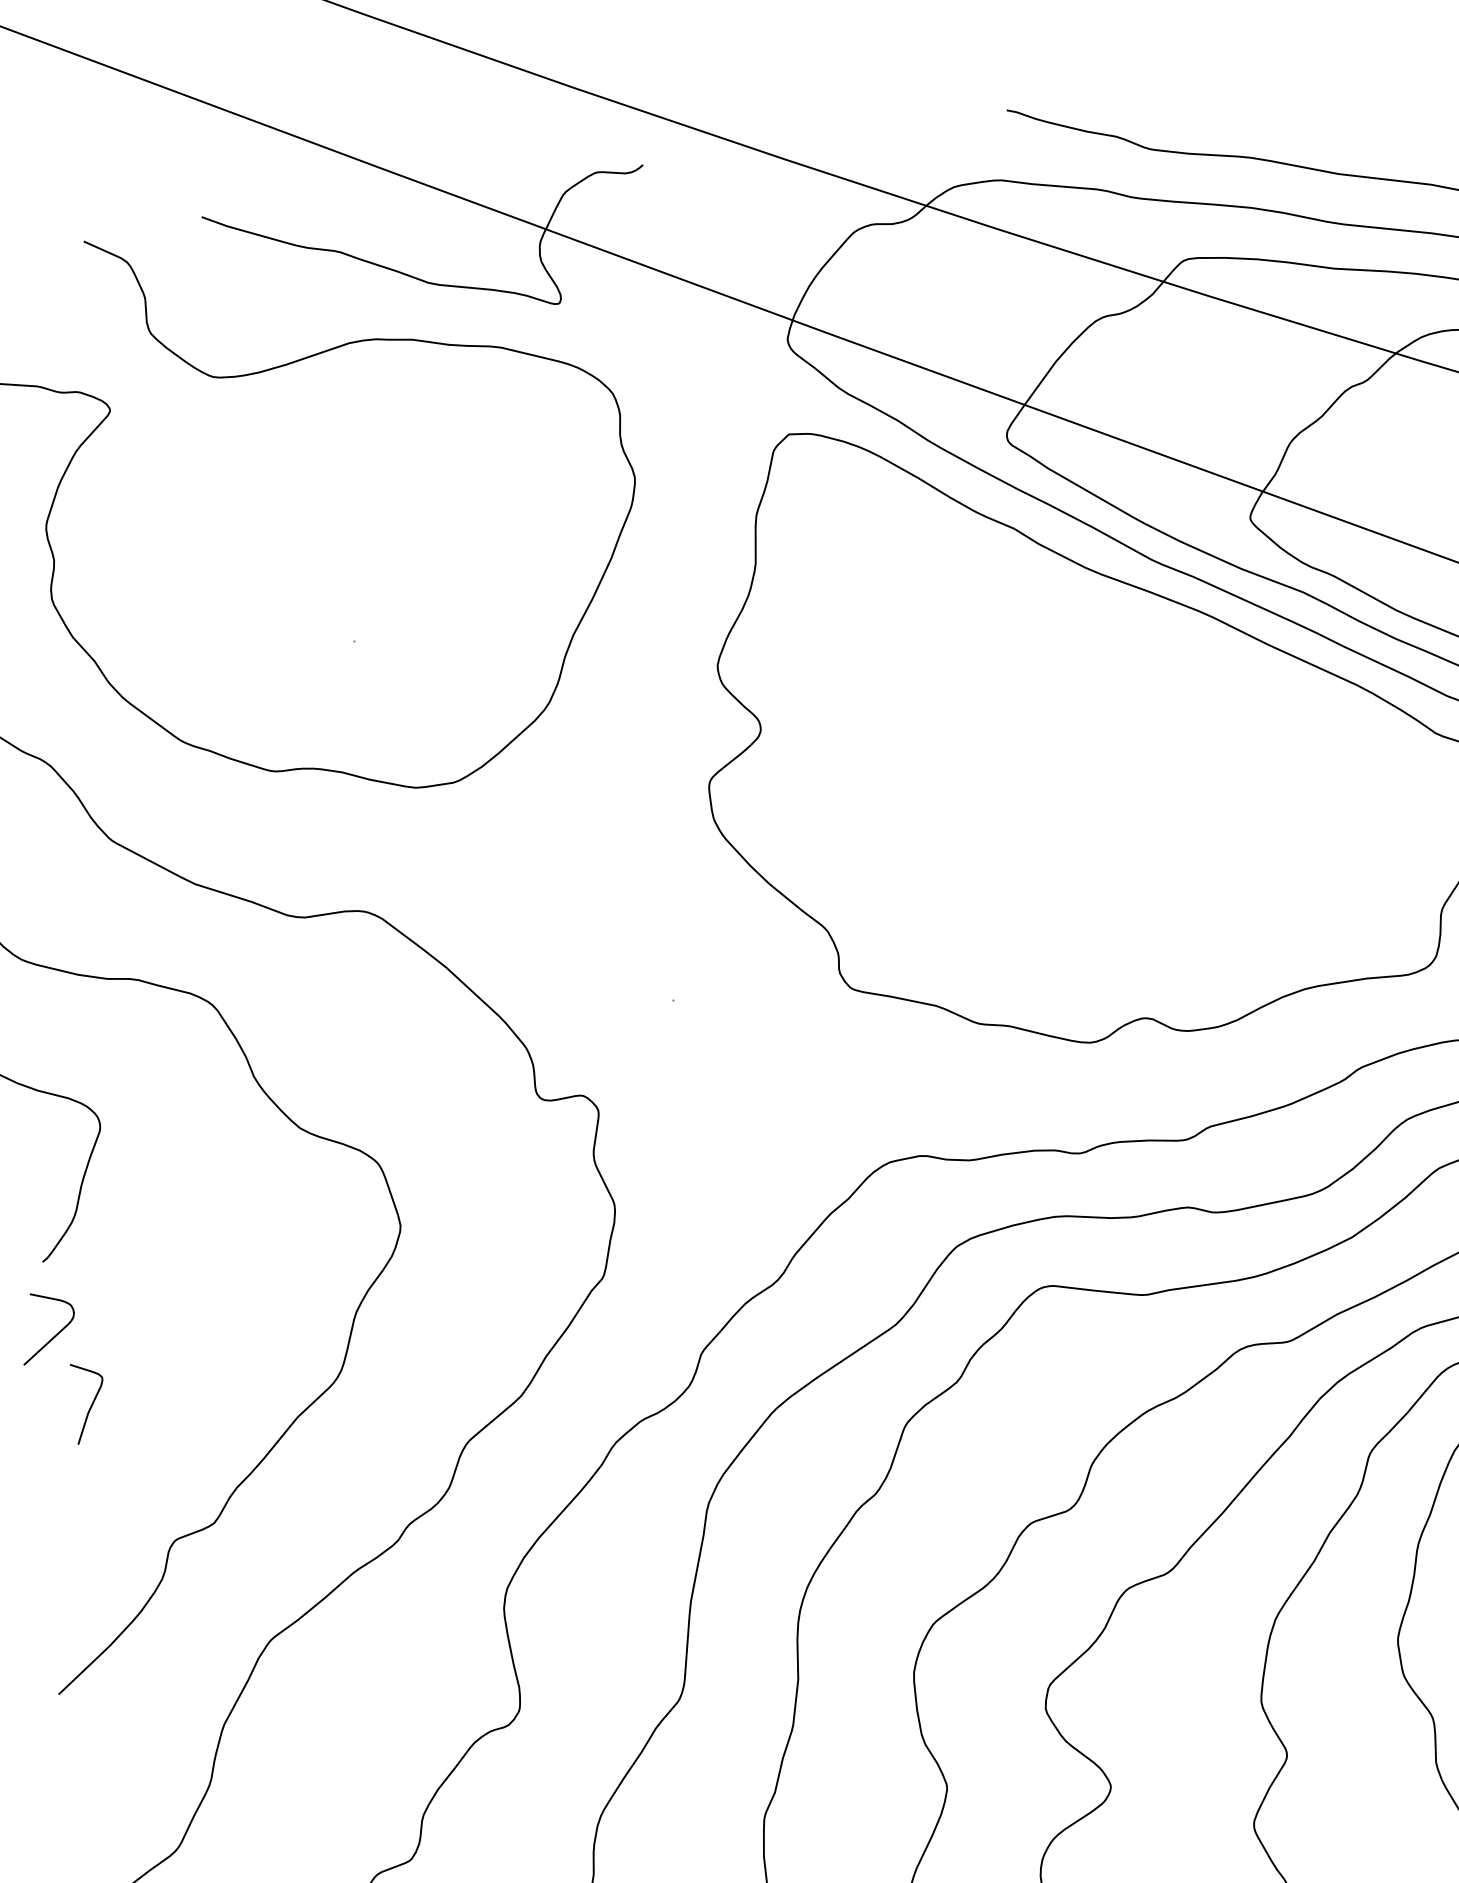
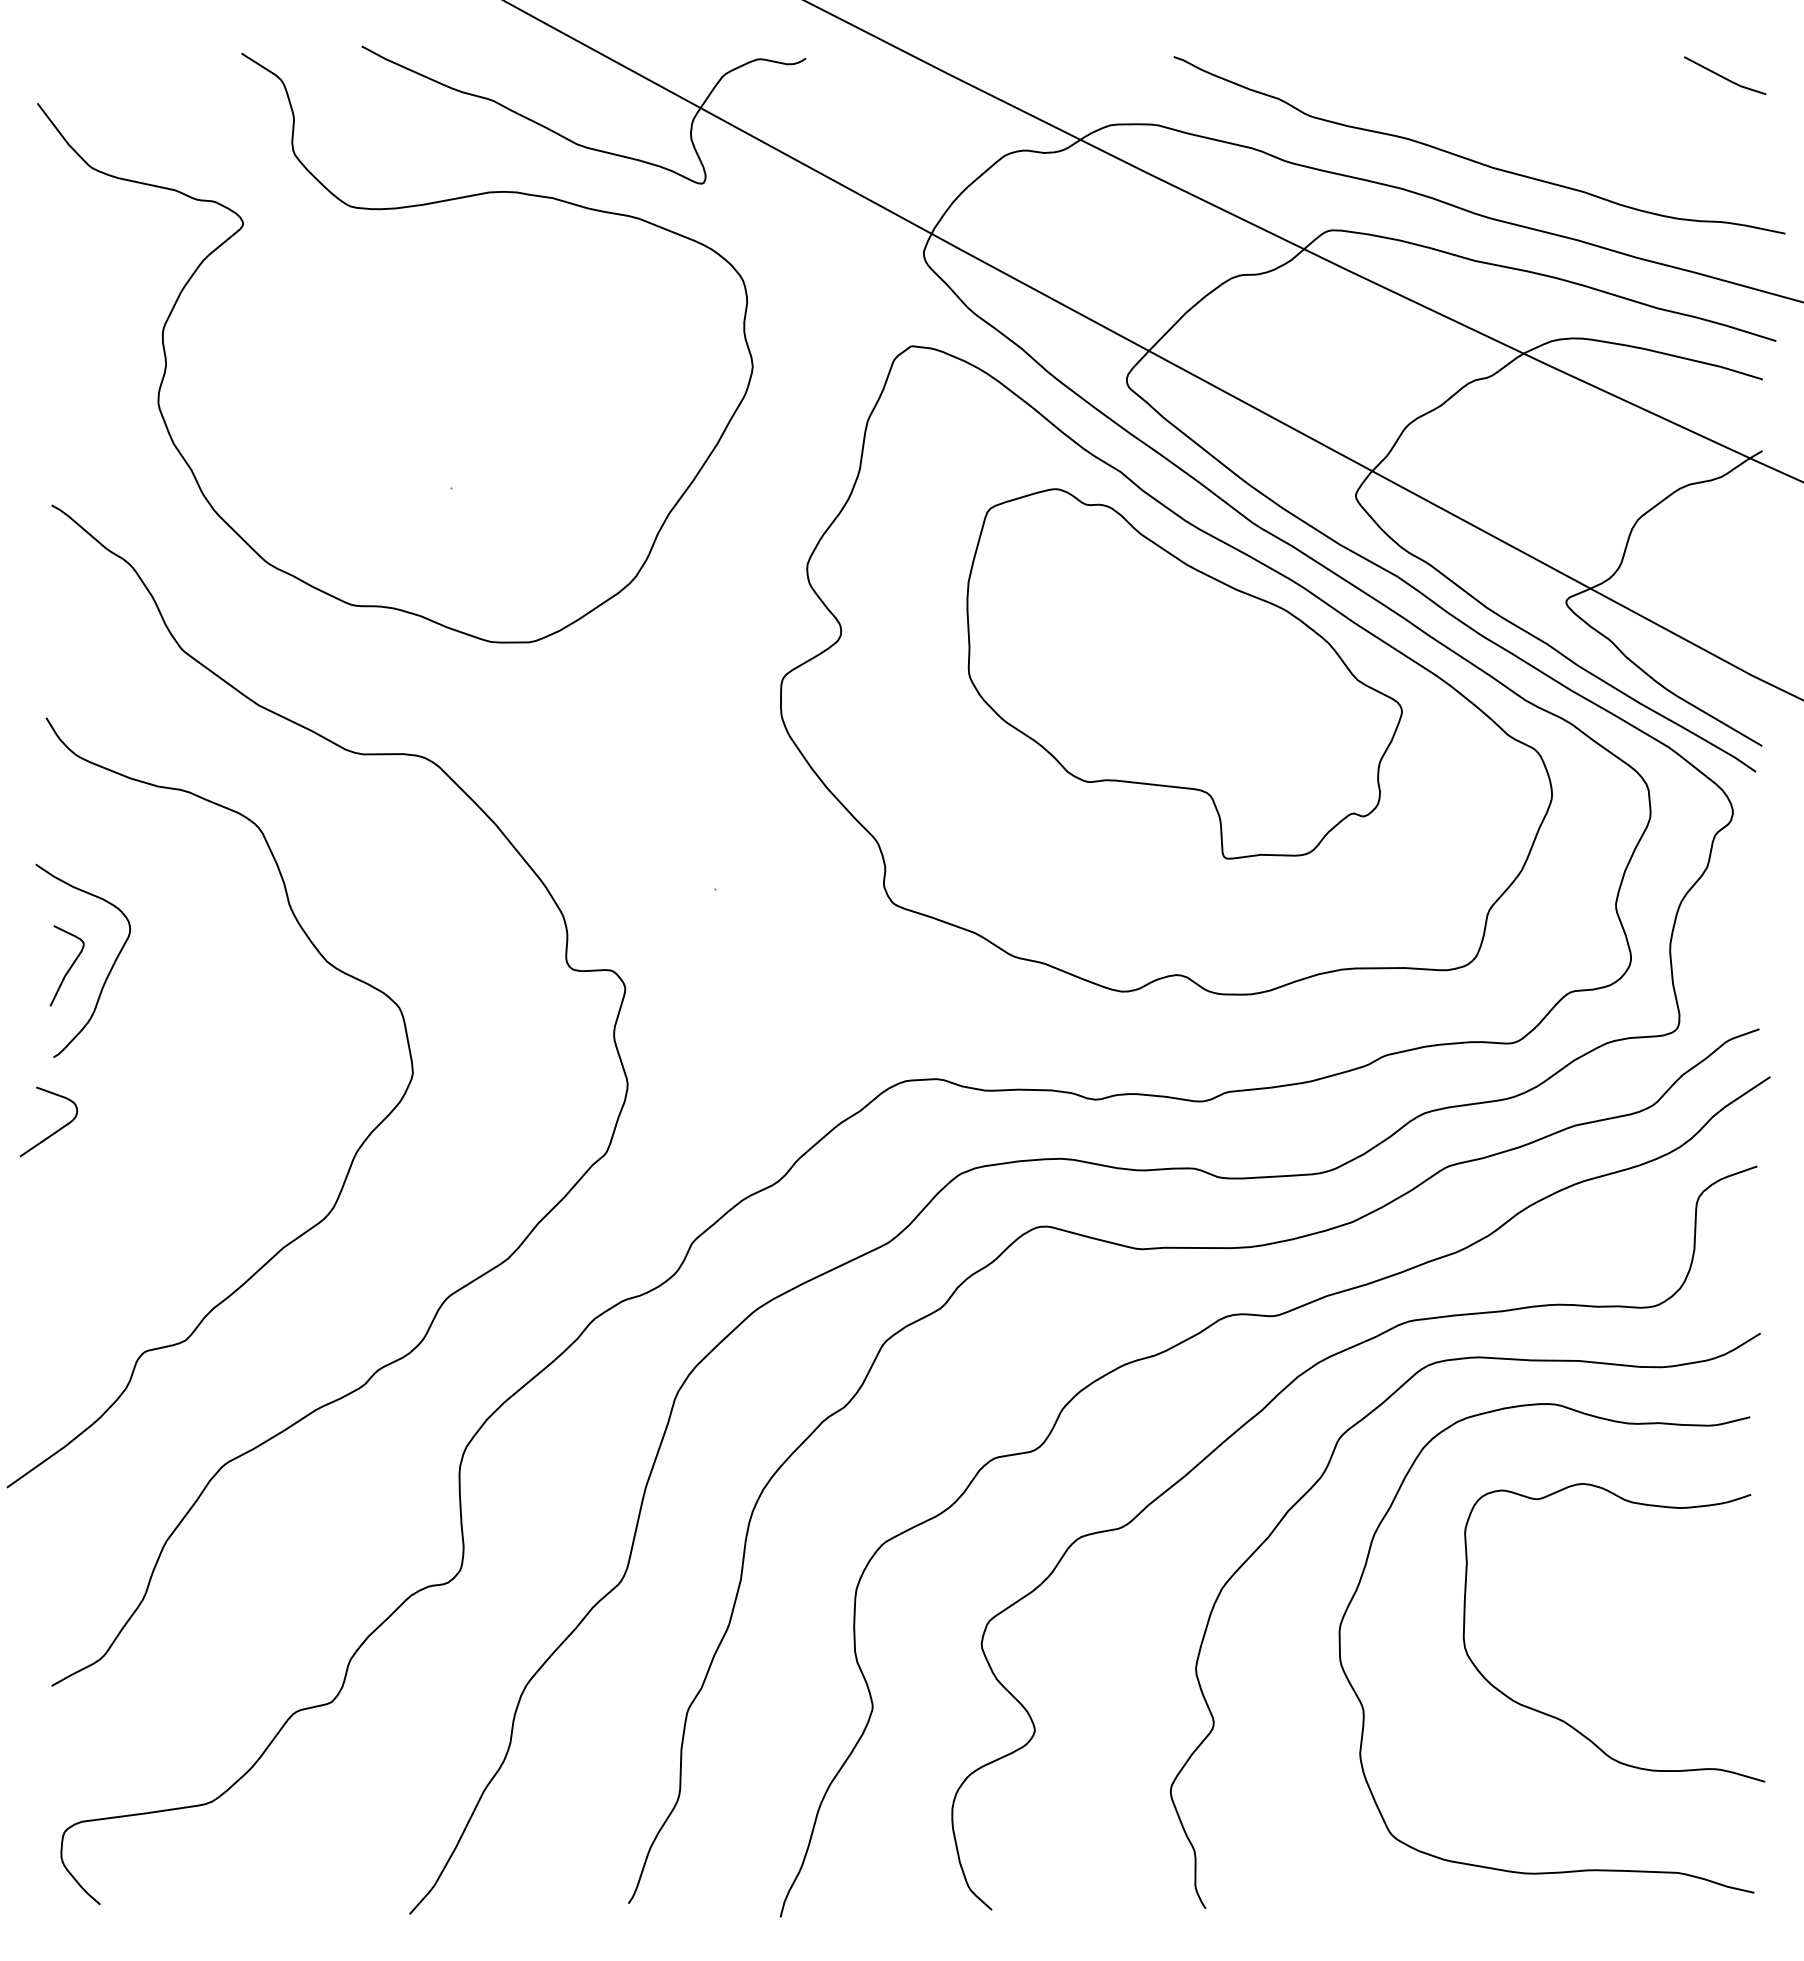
part: (1106, 718) -> (1184, 673), added
curve: (91, 1403) -> (69, 967), moved

